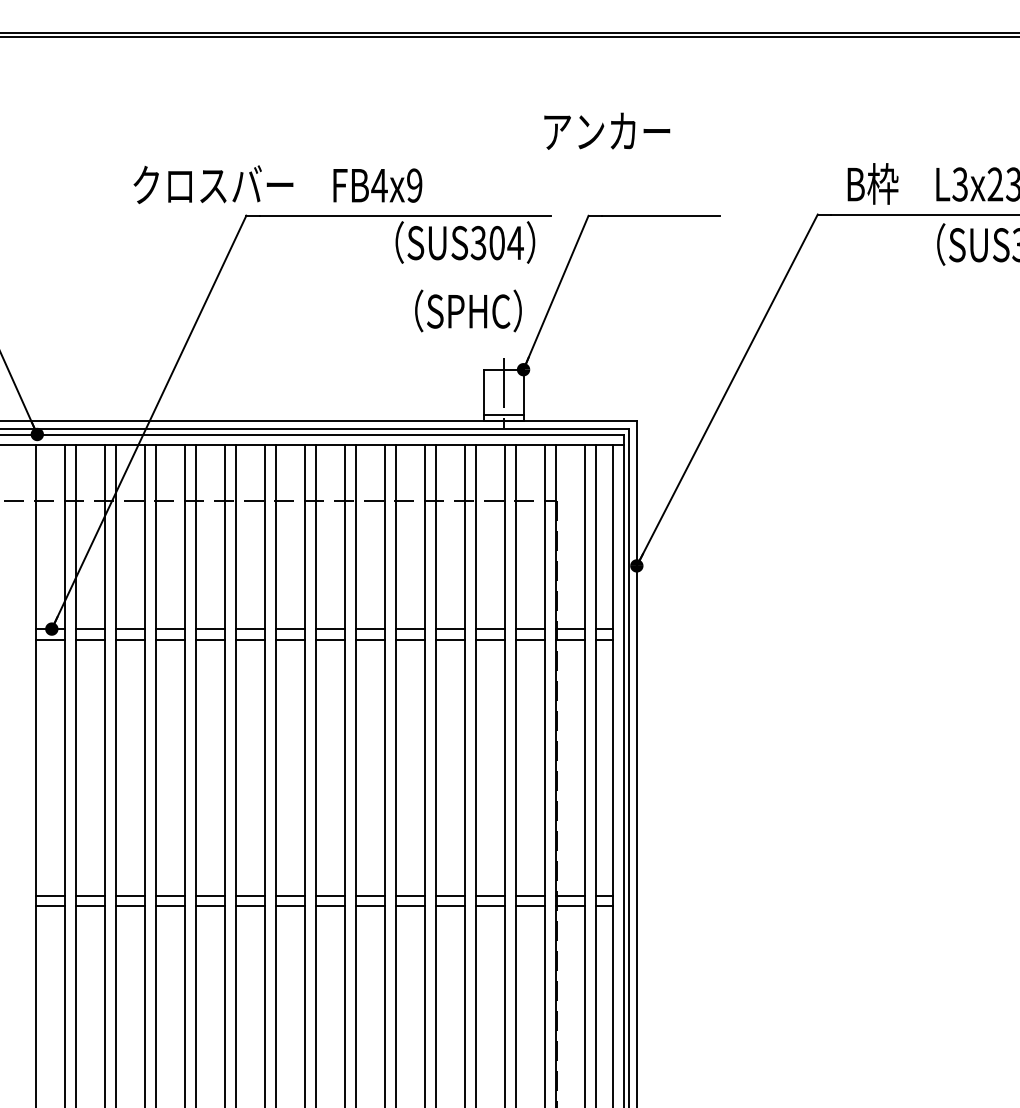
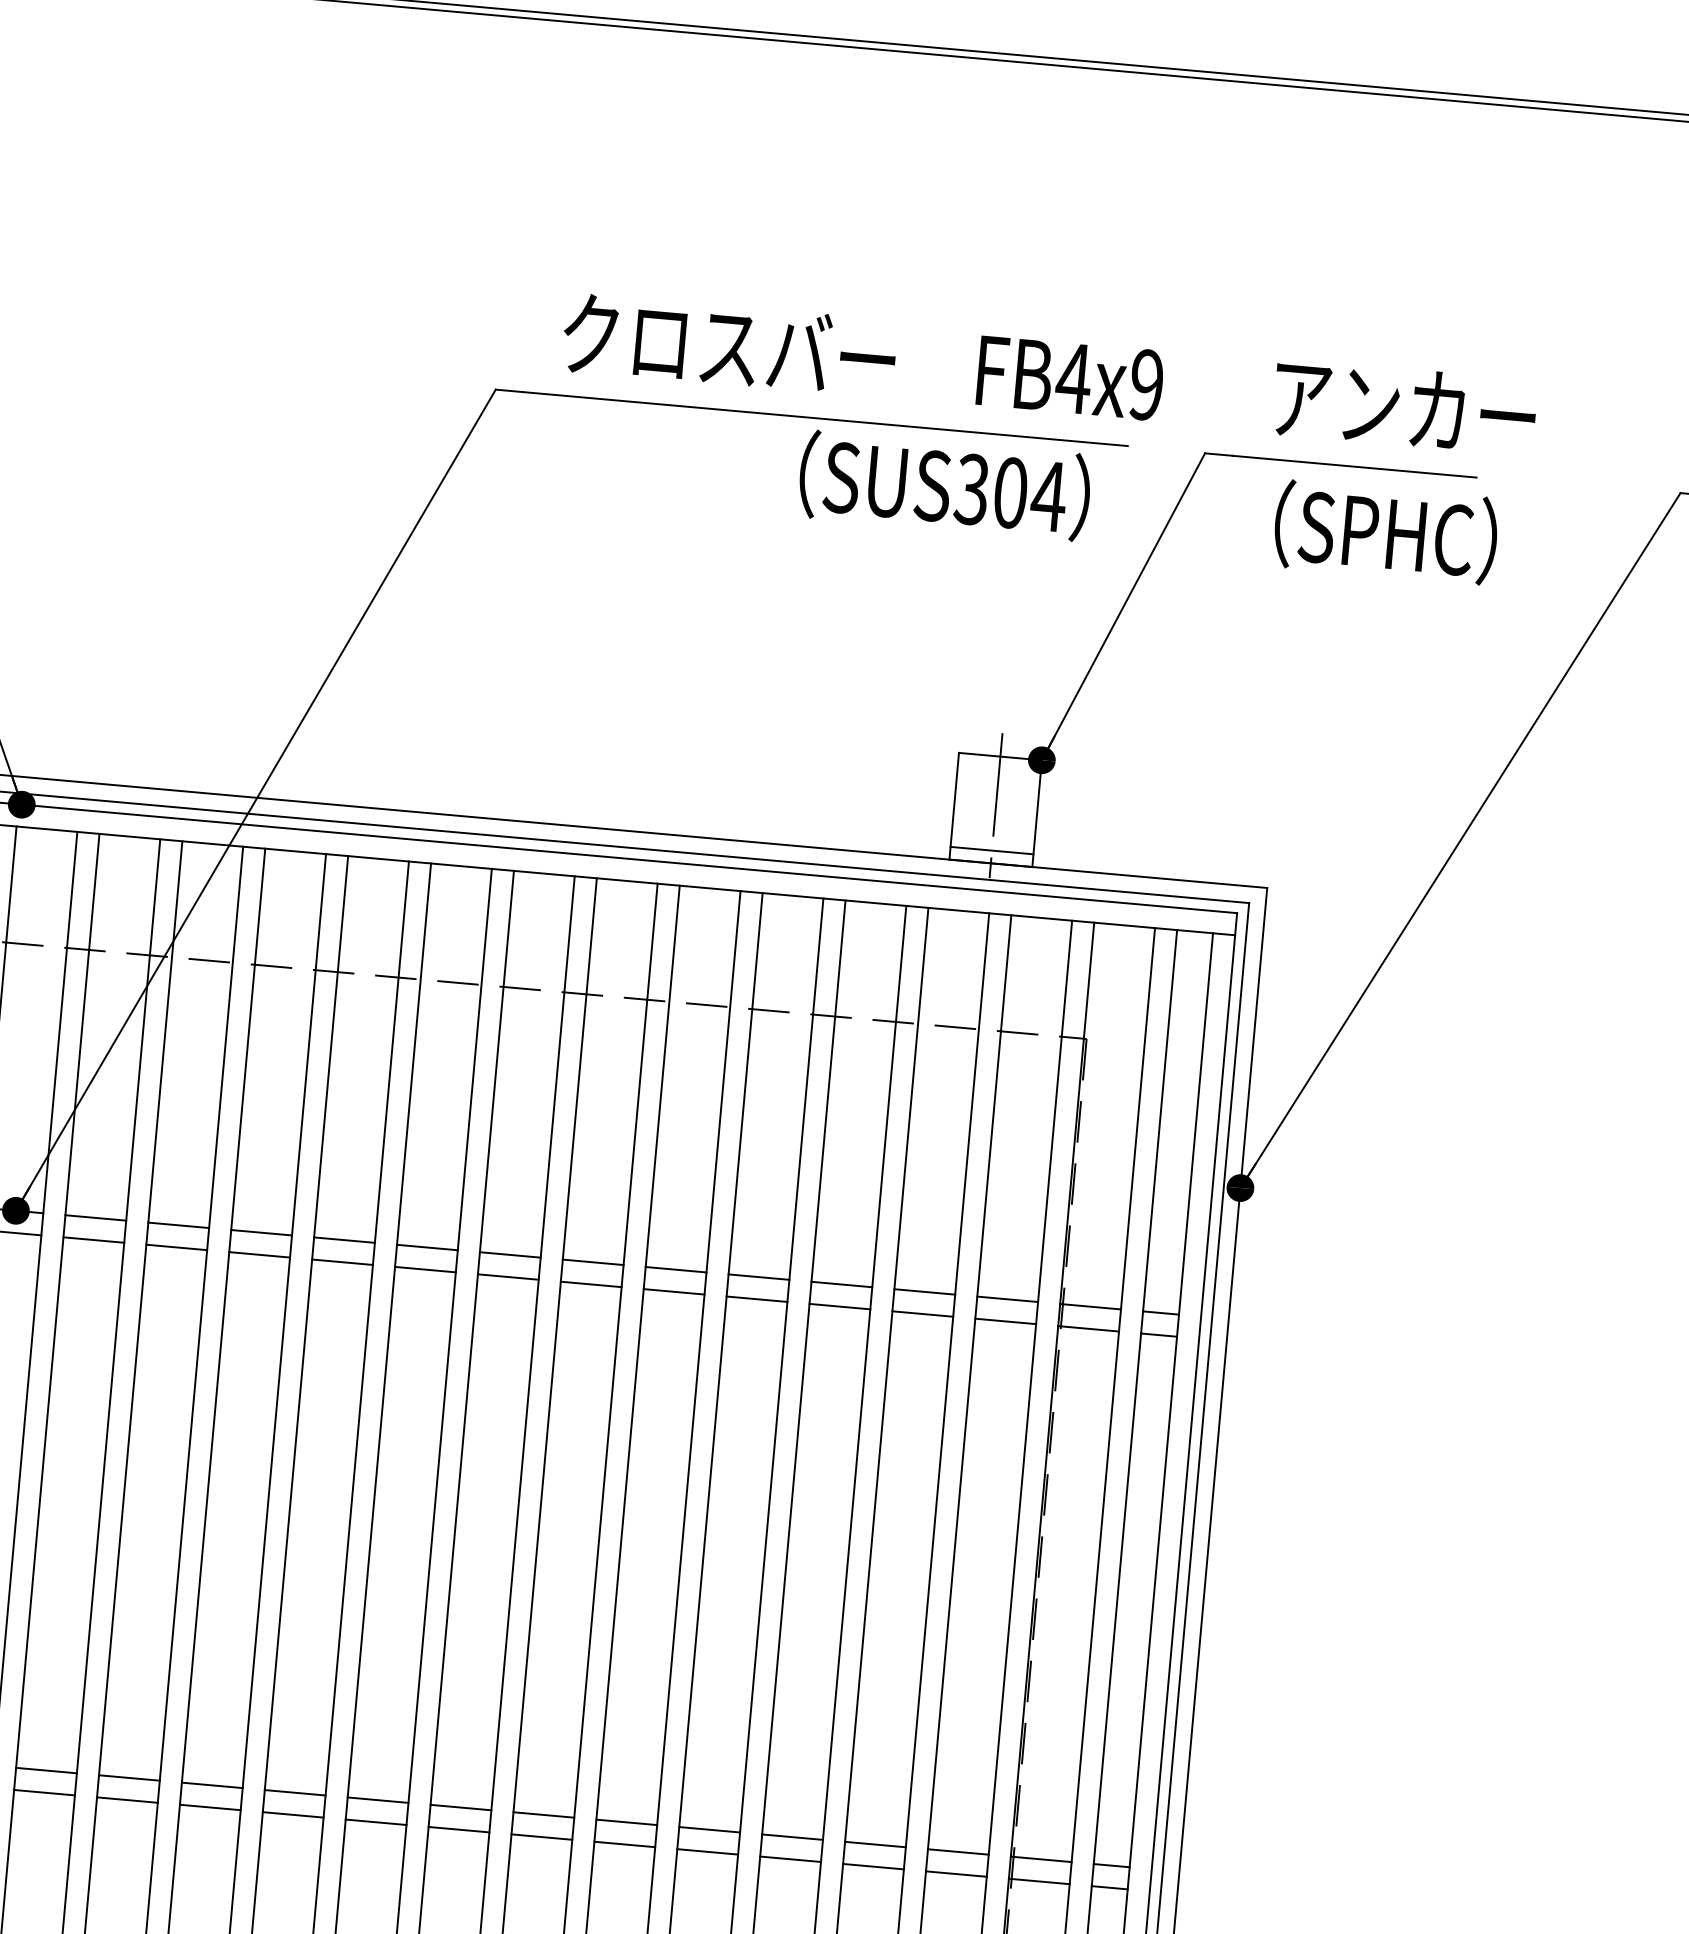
text: (607, 130) -> (1405, 405), moved
text: (277, 184) -> (862, 357), moved
text: (468, 310) -> (1386, 531), moved

